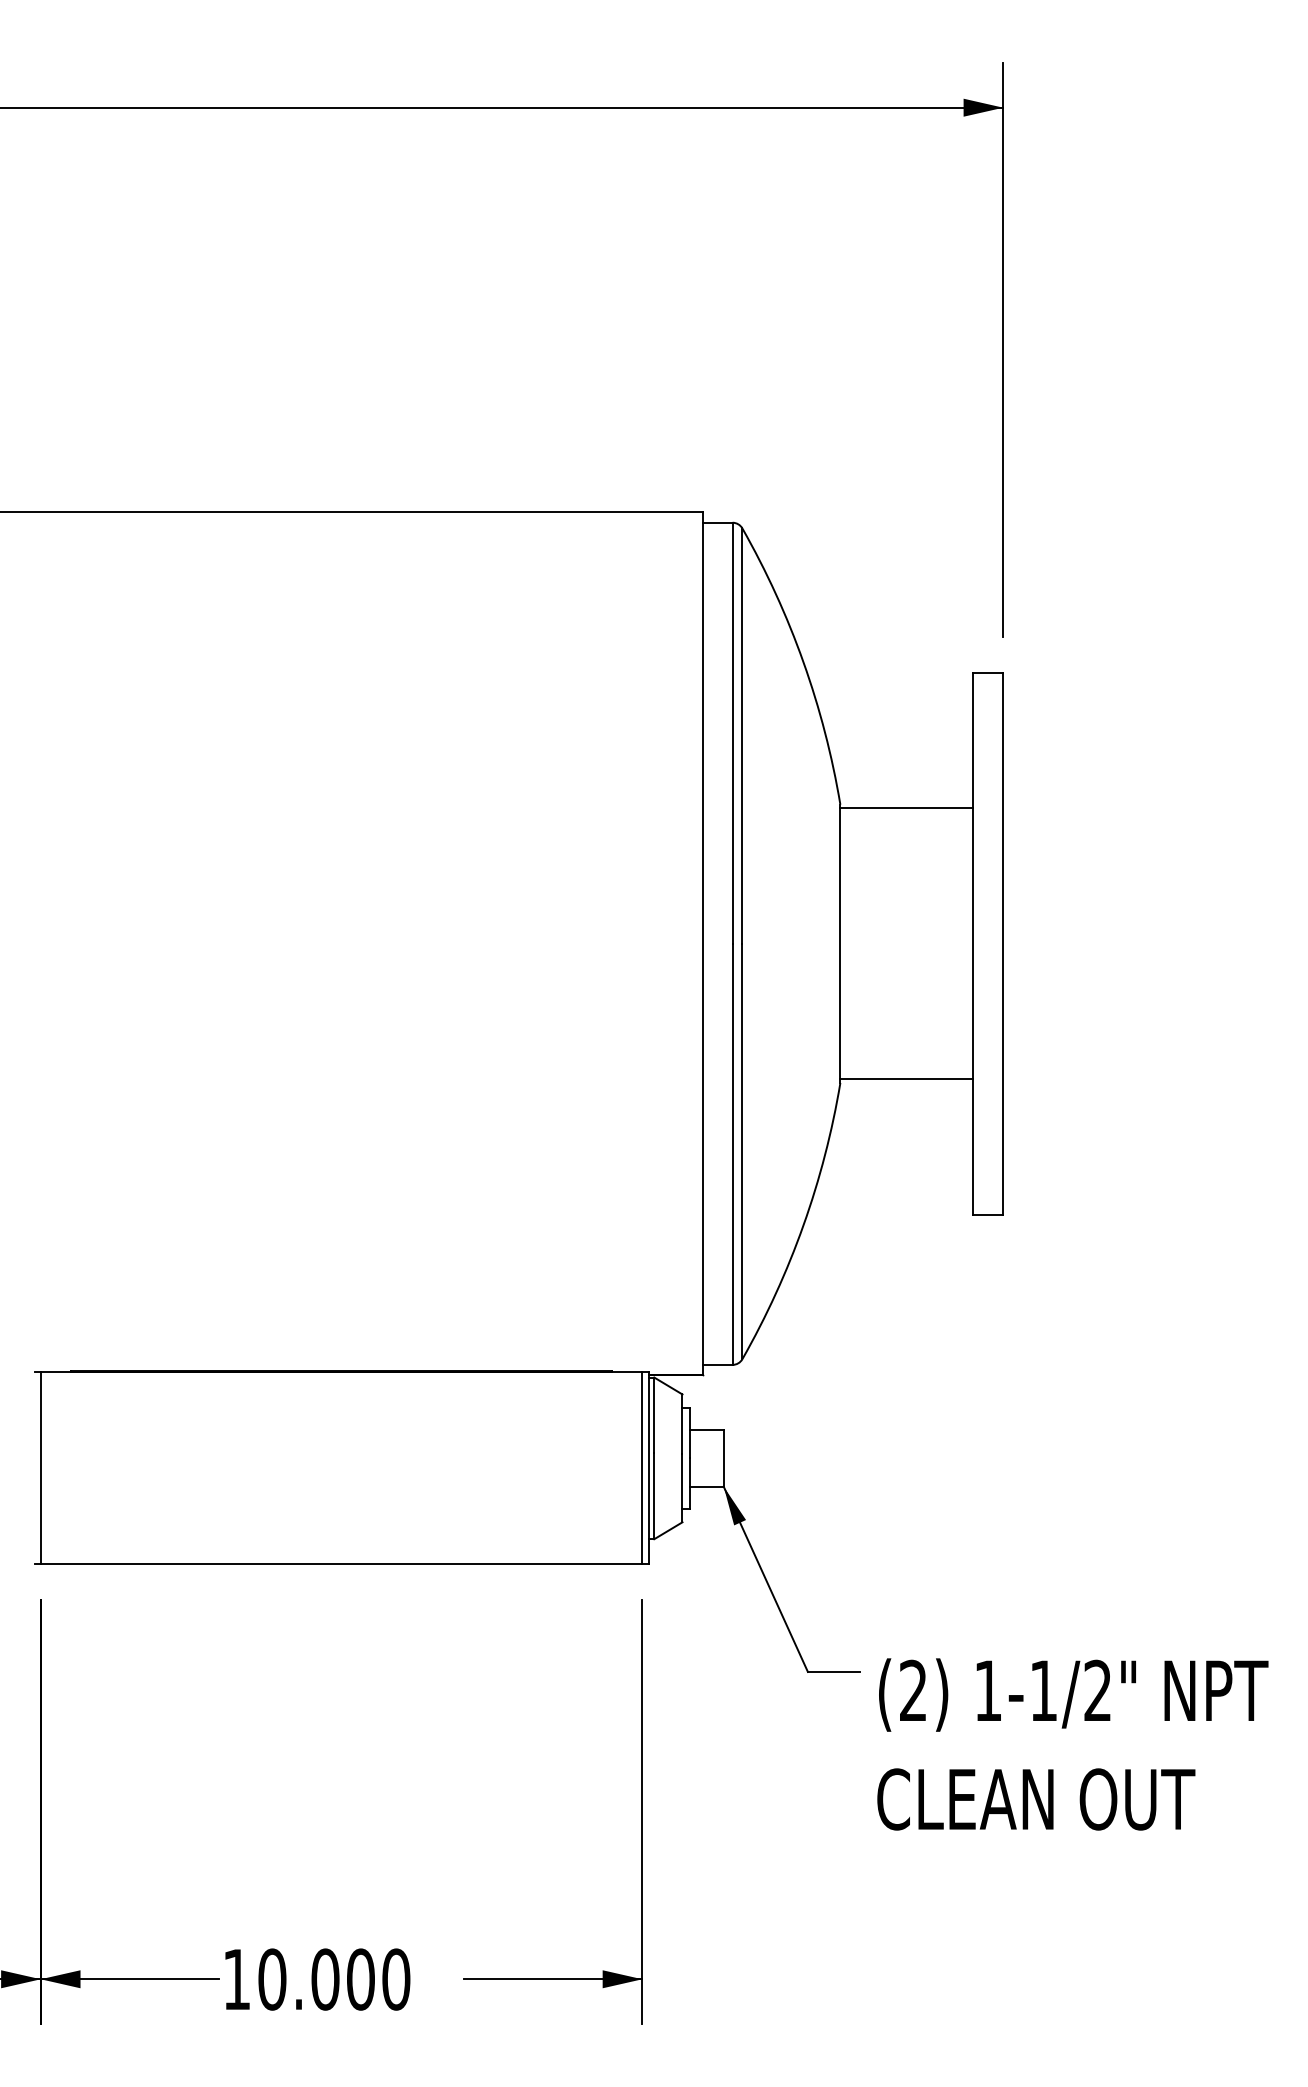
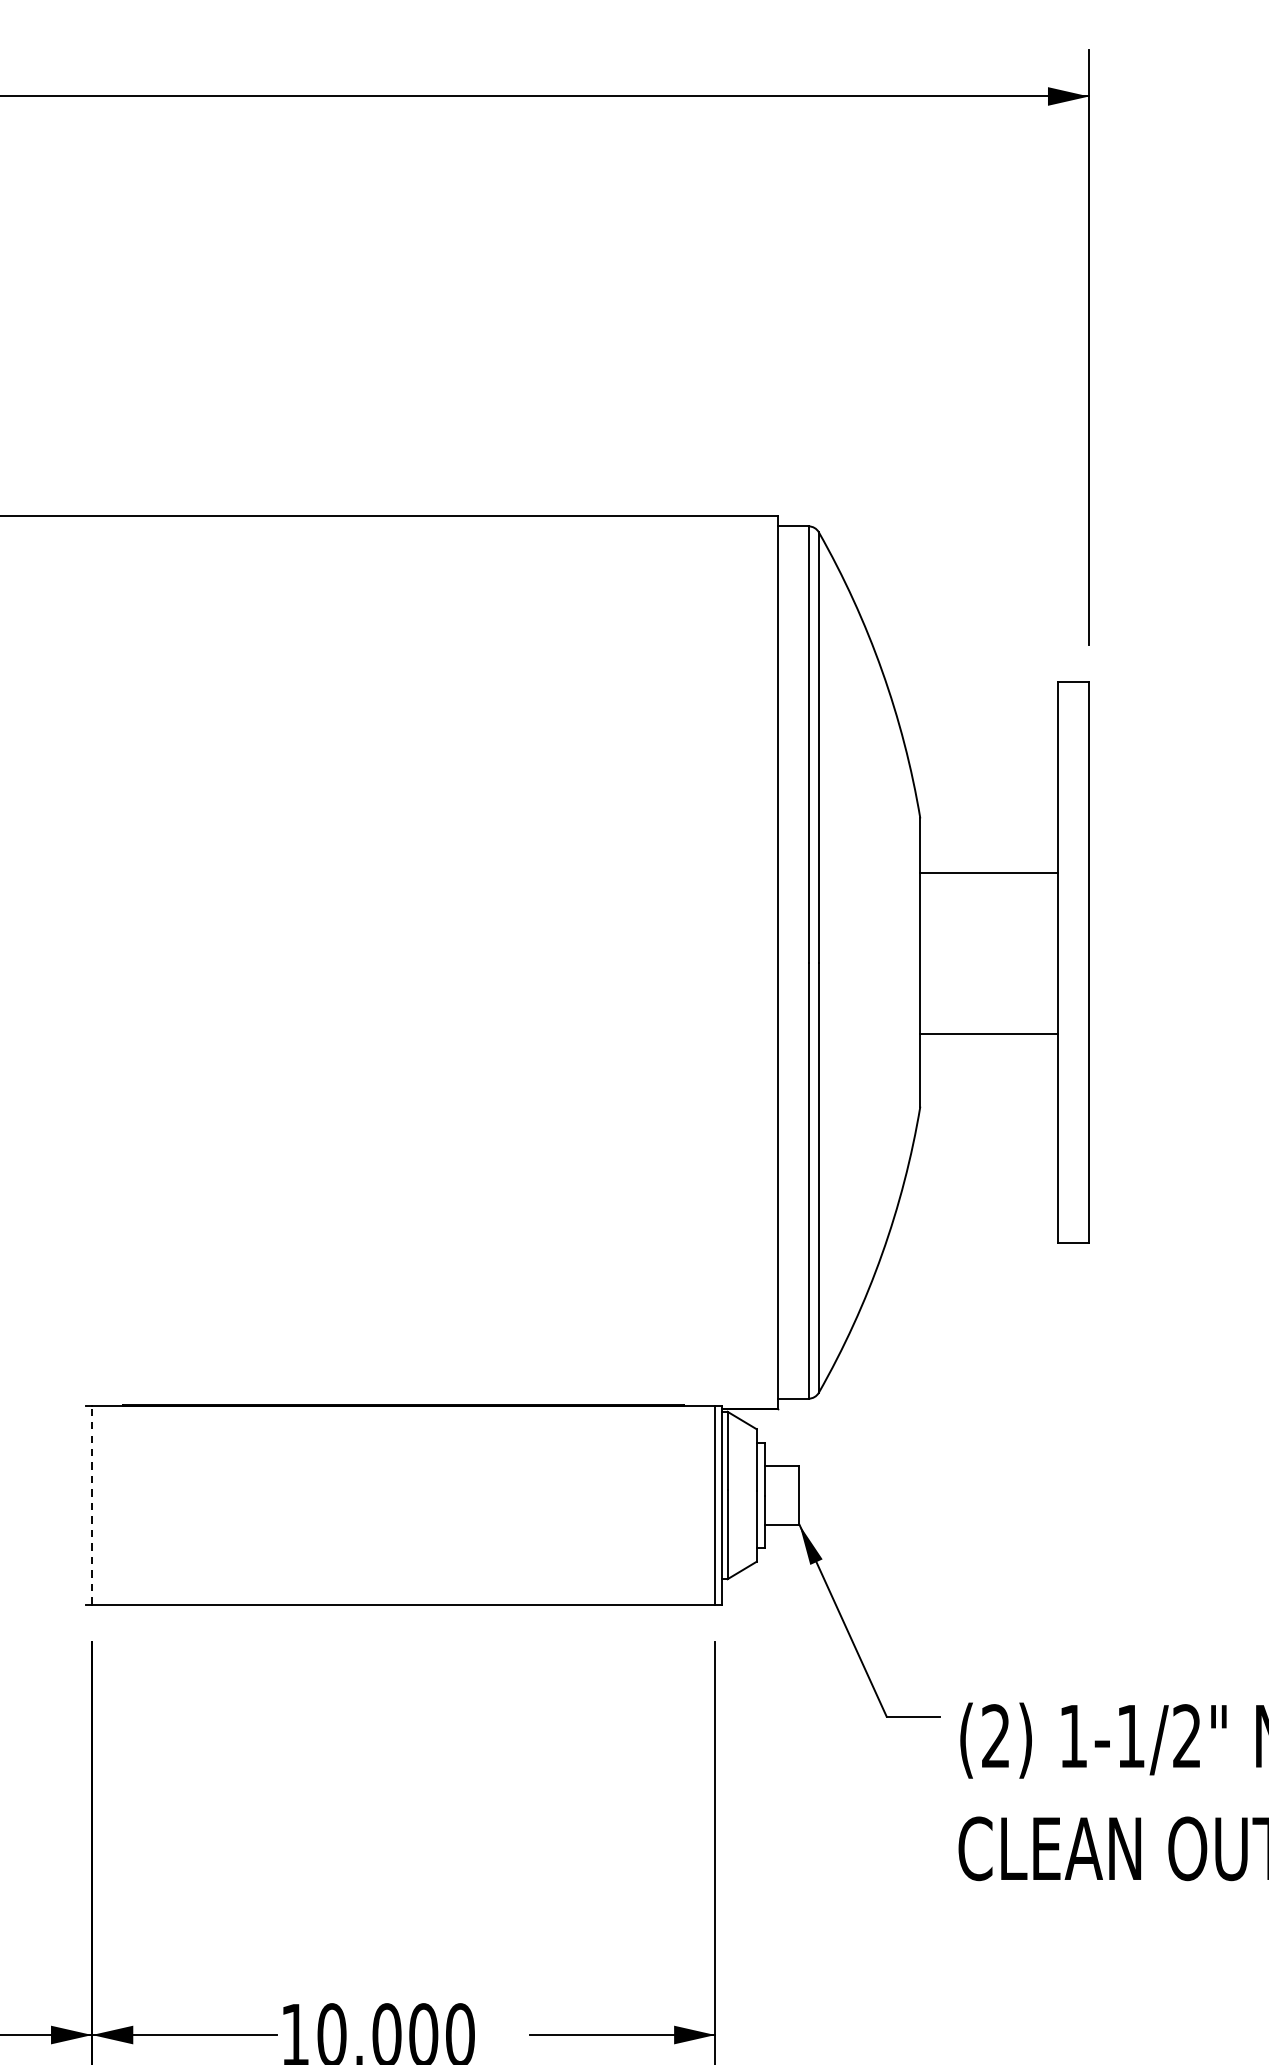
line: (906, 808) -> (988, 873), moved
line: (906, 1079) -> (988, 1034), moved
line: (40, 1467) -> (91, 1504), solid -> dashed

